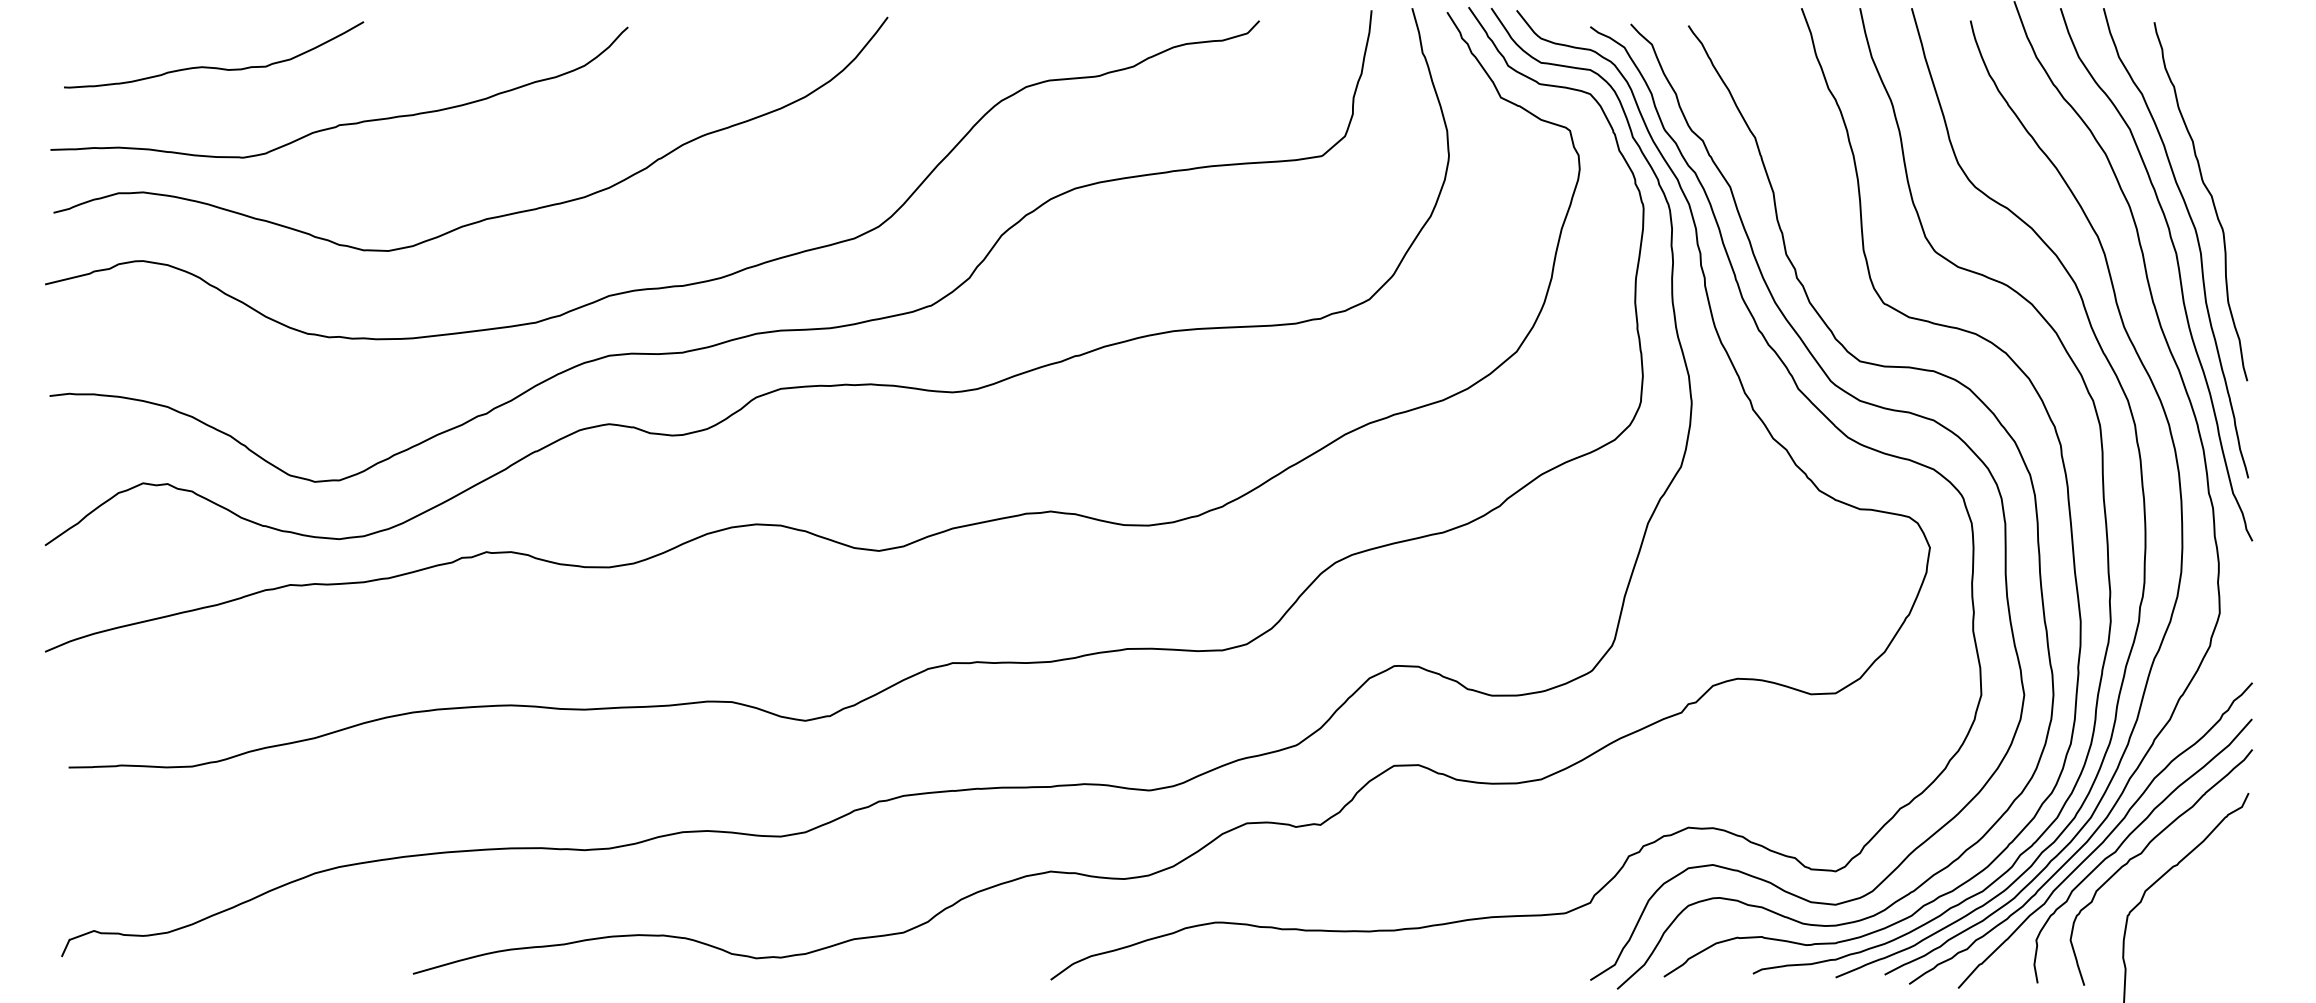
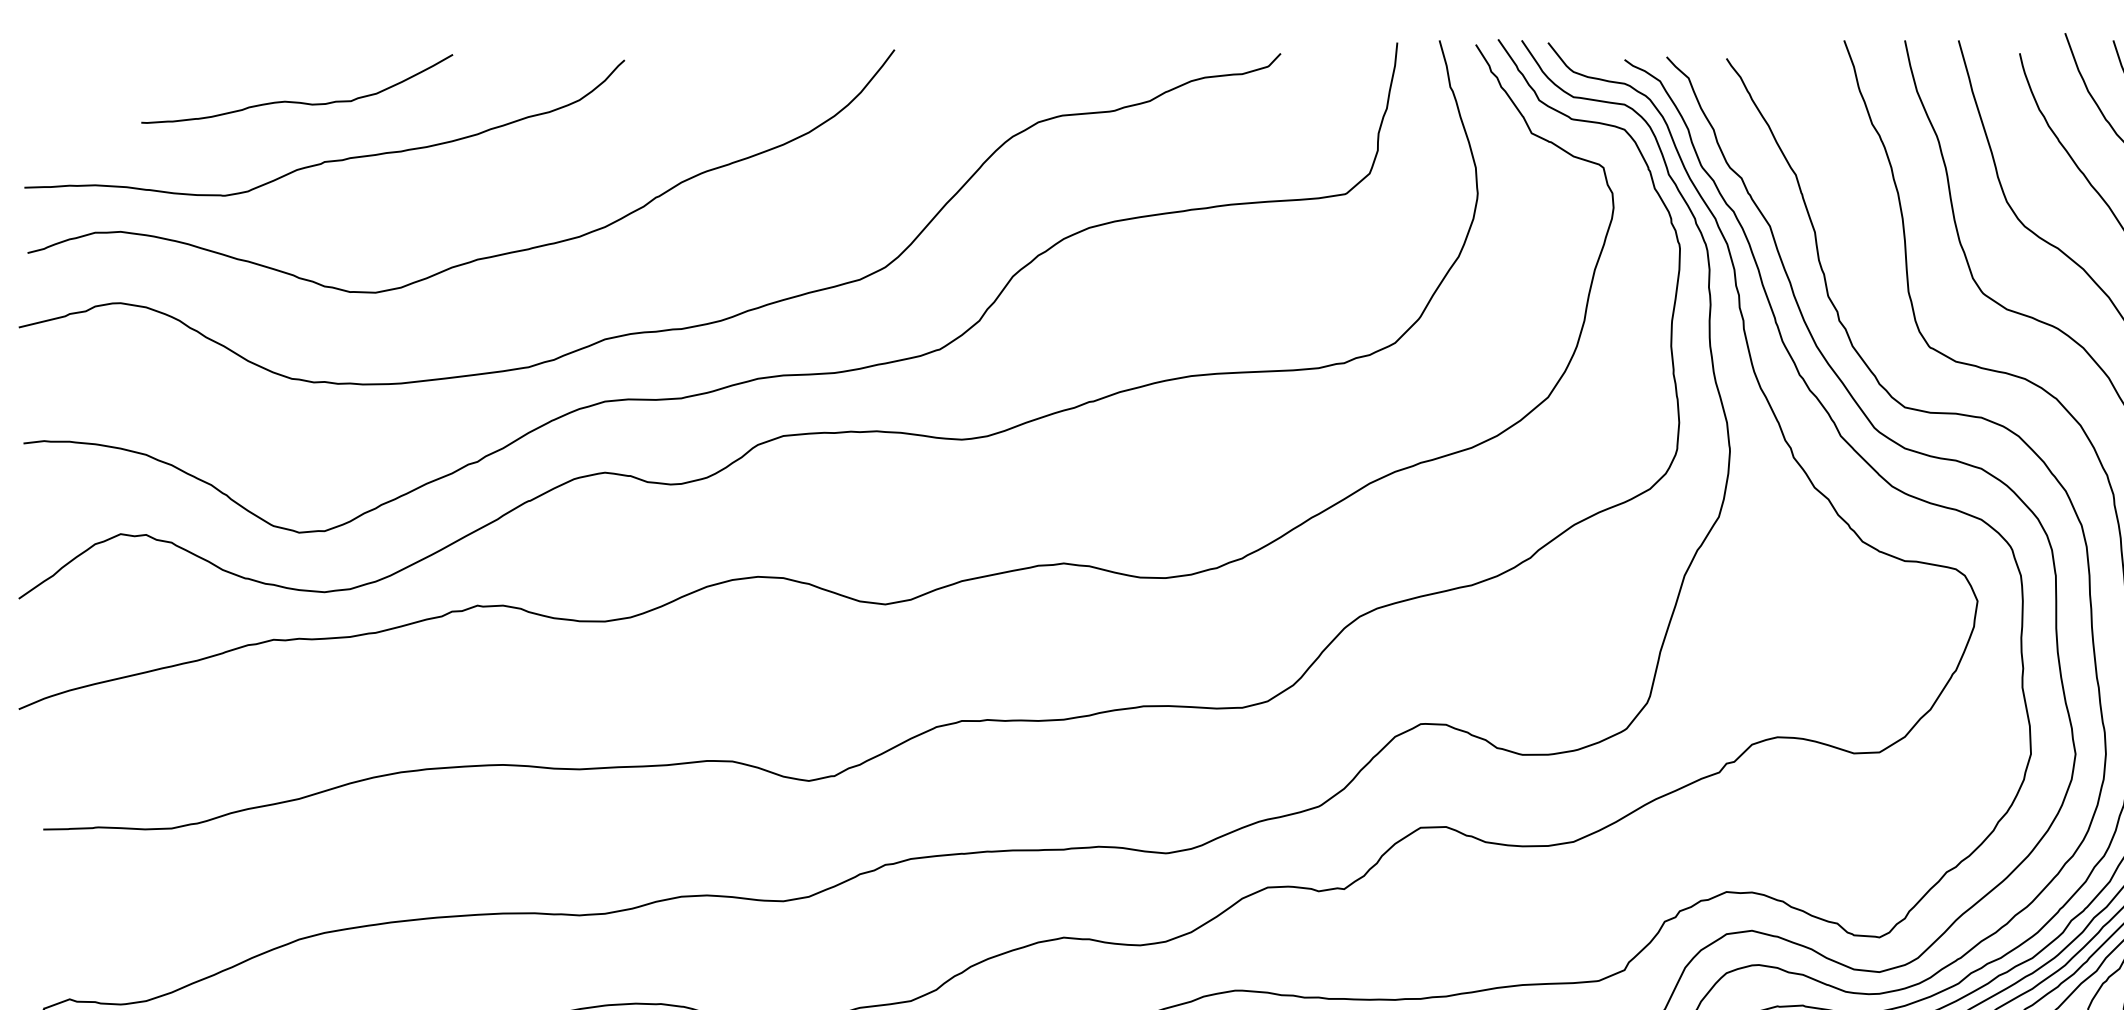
curve: (210, 66) -> (293, 101), moved

